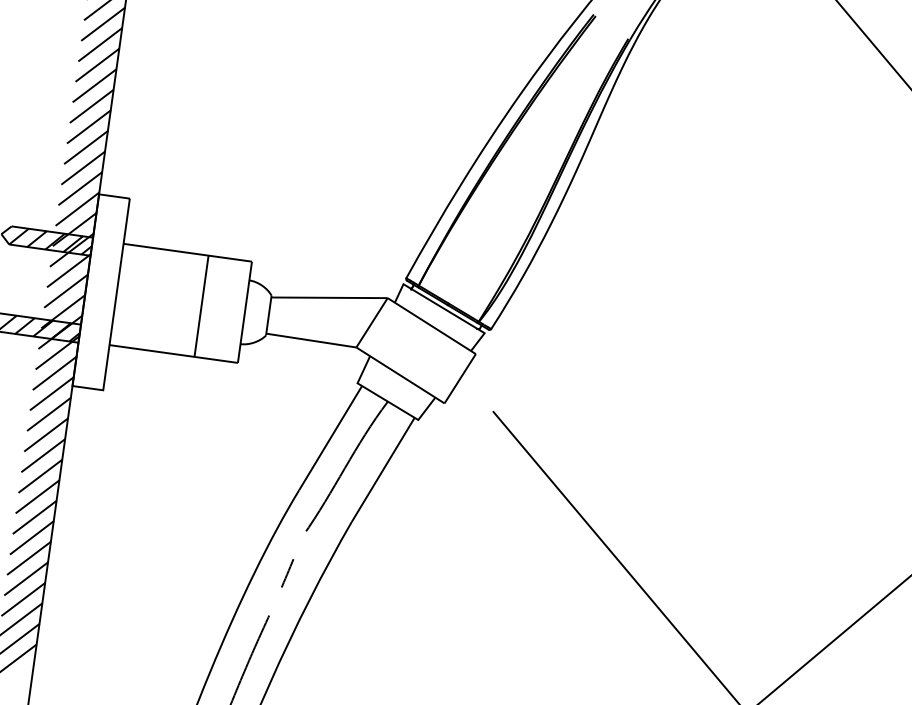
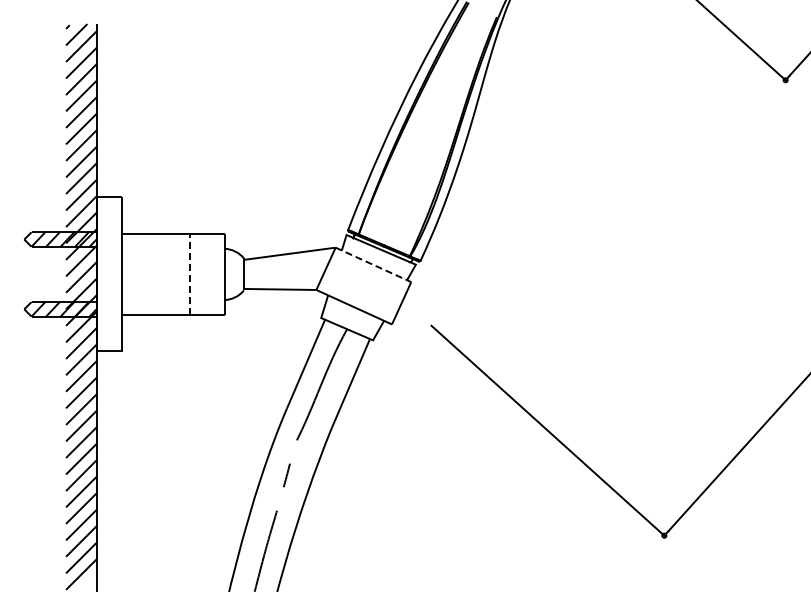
line: (201, 306) -> (189, 274), solid -> dashed
line: (431, 325) -> (373, 264), solid -> dashed

